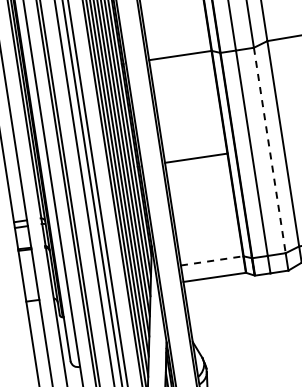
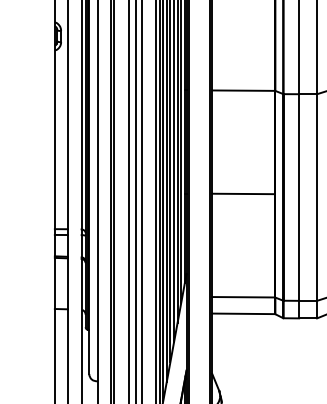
line: (270, 151) -> (317, 198), dashed -> solid
line: (213, 261) -> (244, 297), dashed -> solid

